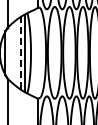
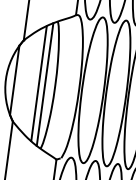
line: (20, 52) -> (38, 82), dashed -> solid

